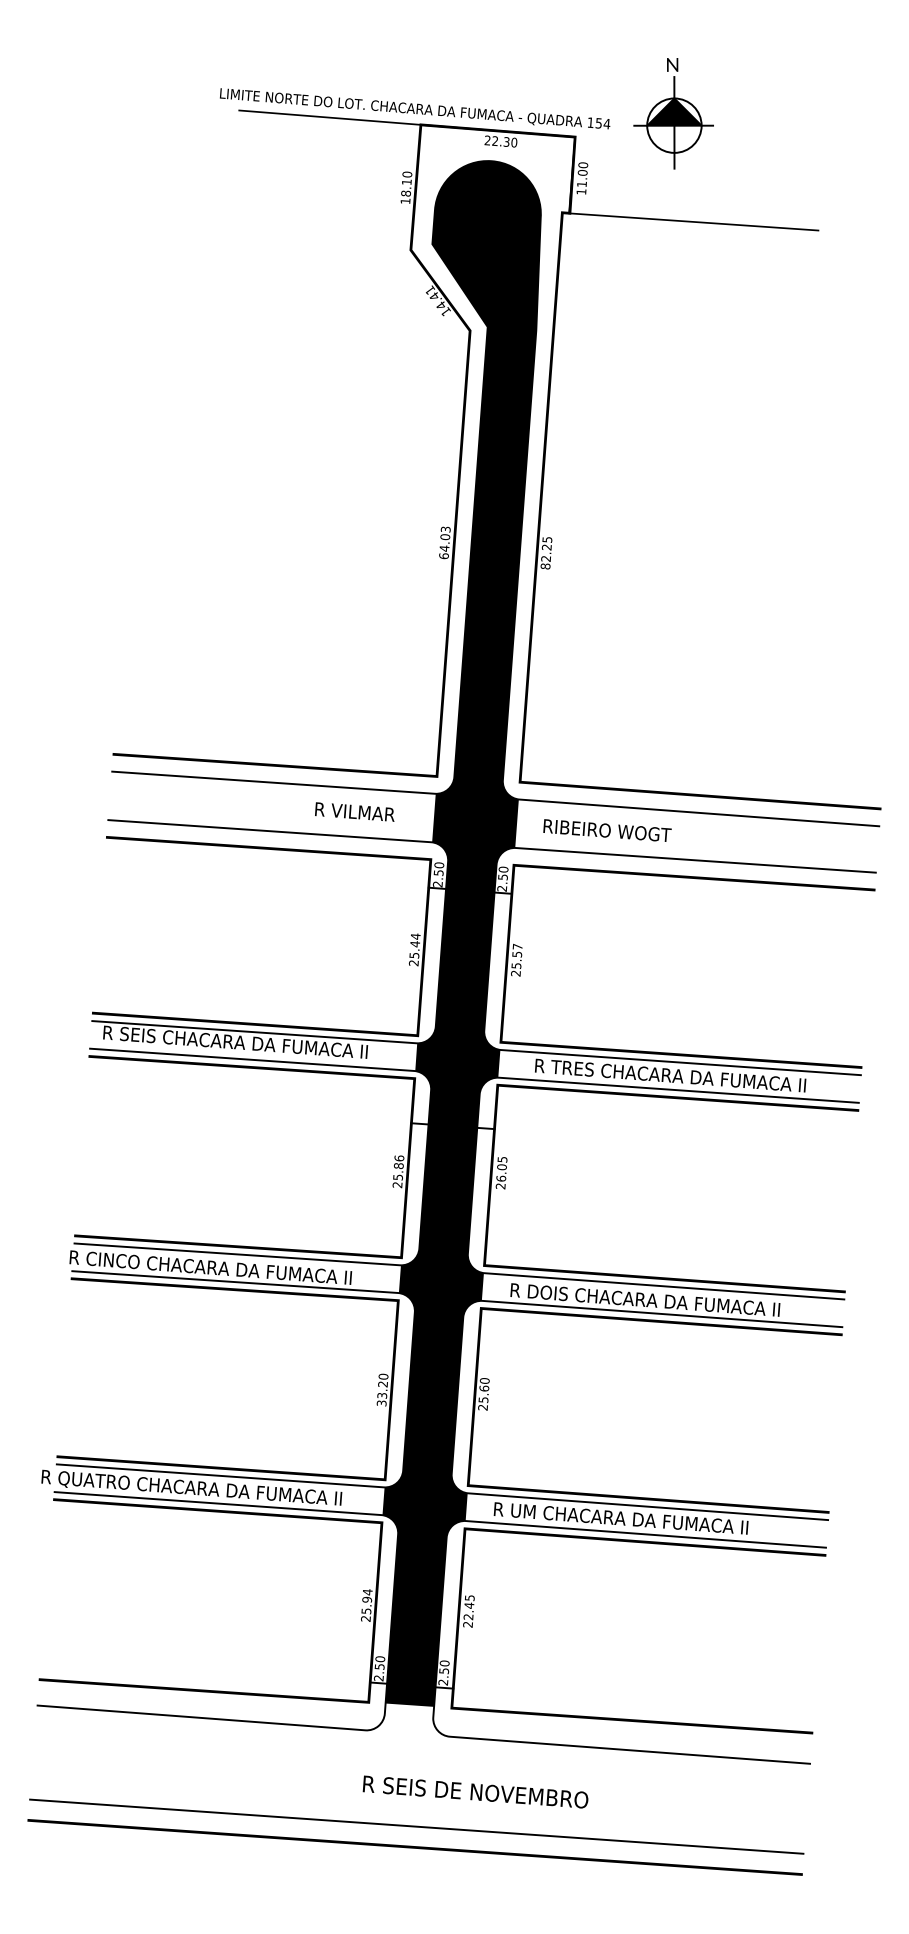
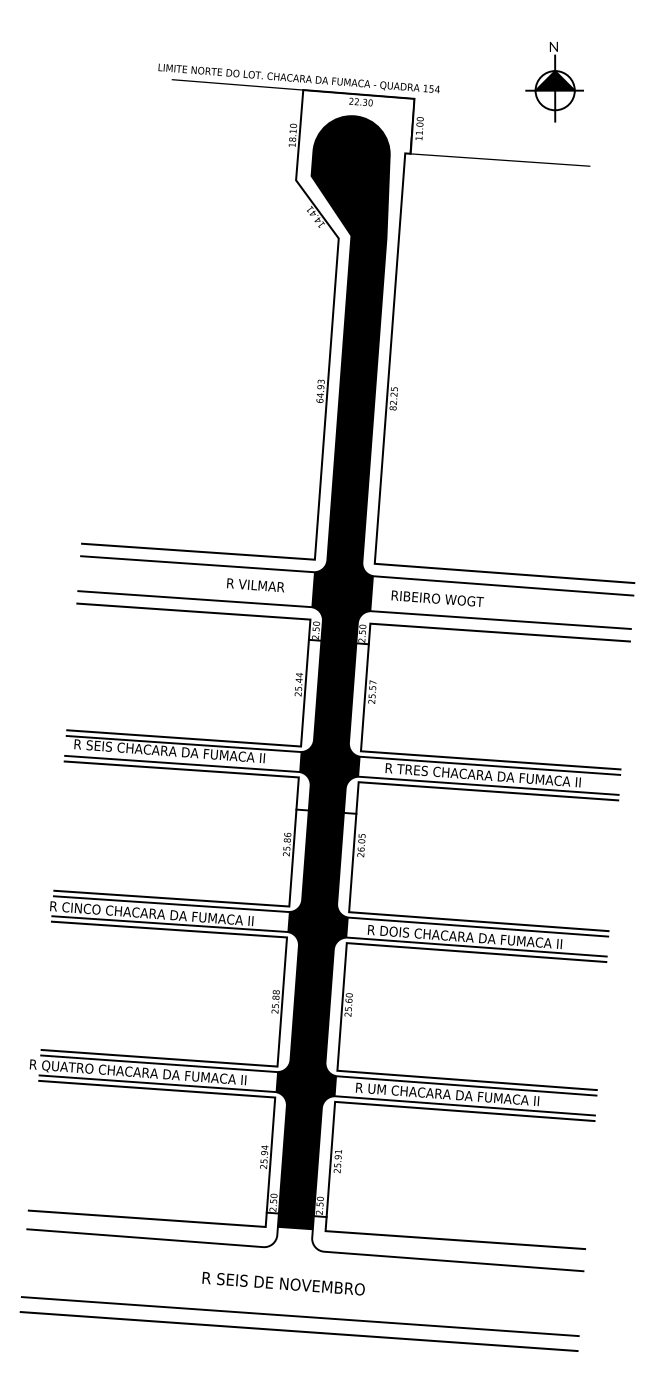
part: (673, 113) -> (554, 81), moved
text: (445, 537) -> (321, 387), 64.03 -> 64.93
text: (382, 1389) -> (275, 1001), 33.20 -> 25.88
text: (468, 1607) -> (337, 1158), 22.45 -> 25.91
text: (475, 1791) -> (283, 1283), moved

